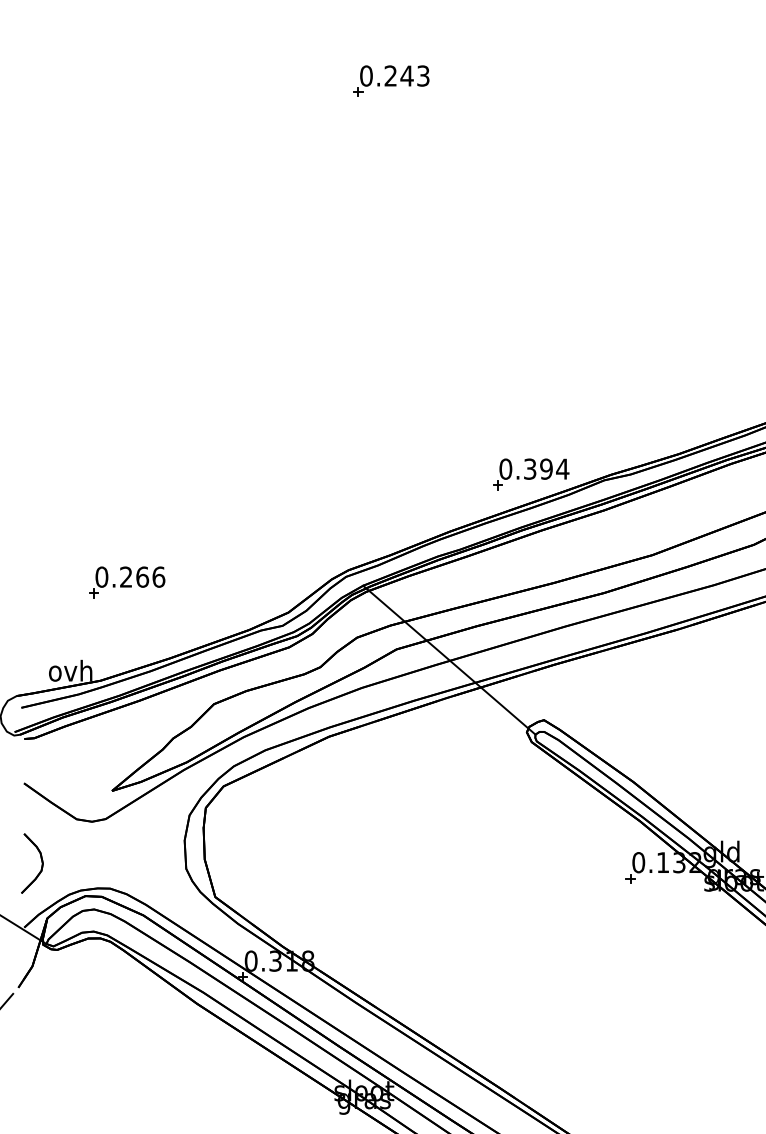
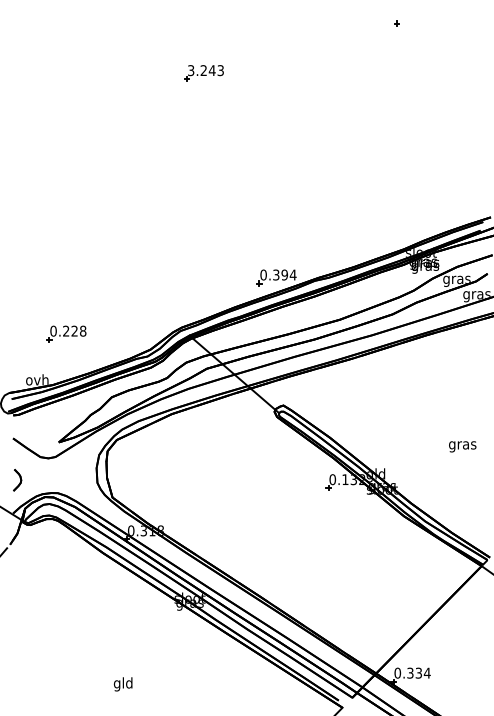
text: (365, 75) -> (190, 70), 0.243 -> 3.243
text: (149, 575) -> (78, 330), 0.266 -> 0.228
part: (32, 864) -> (17, 480), size x0.7

